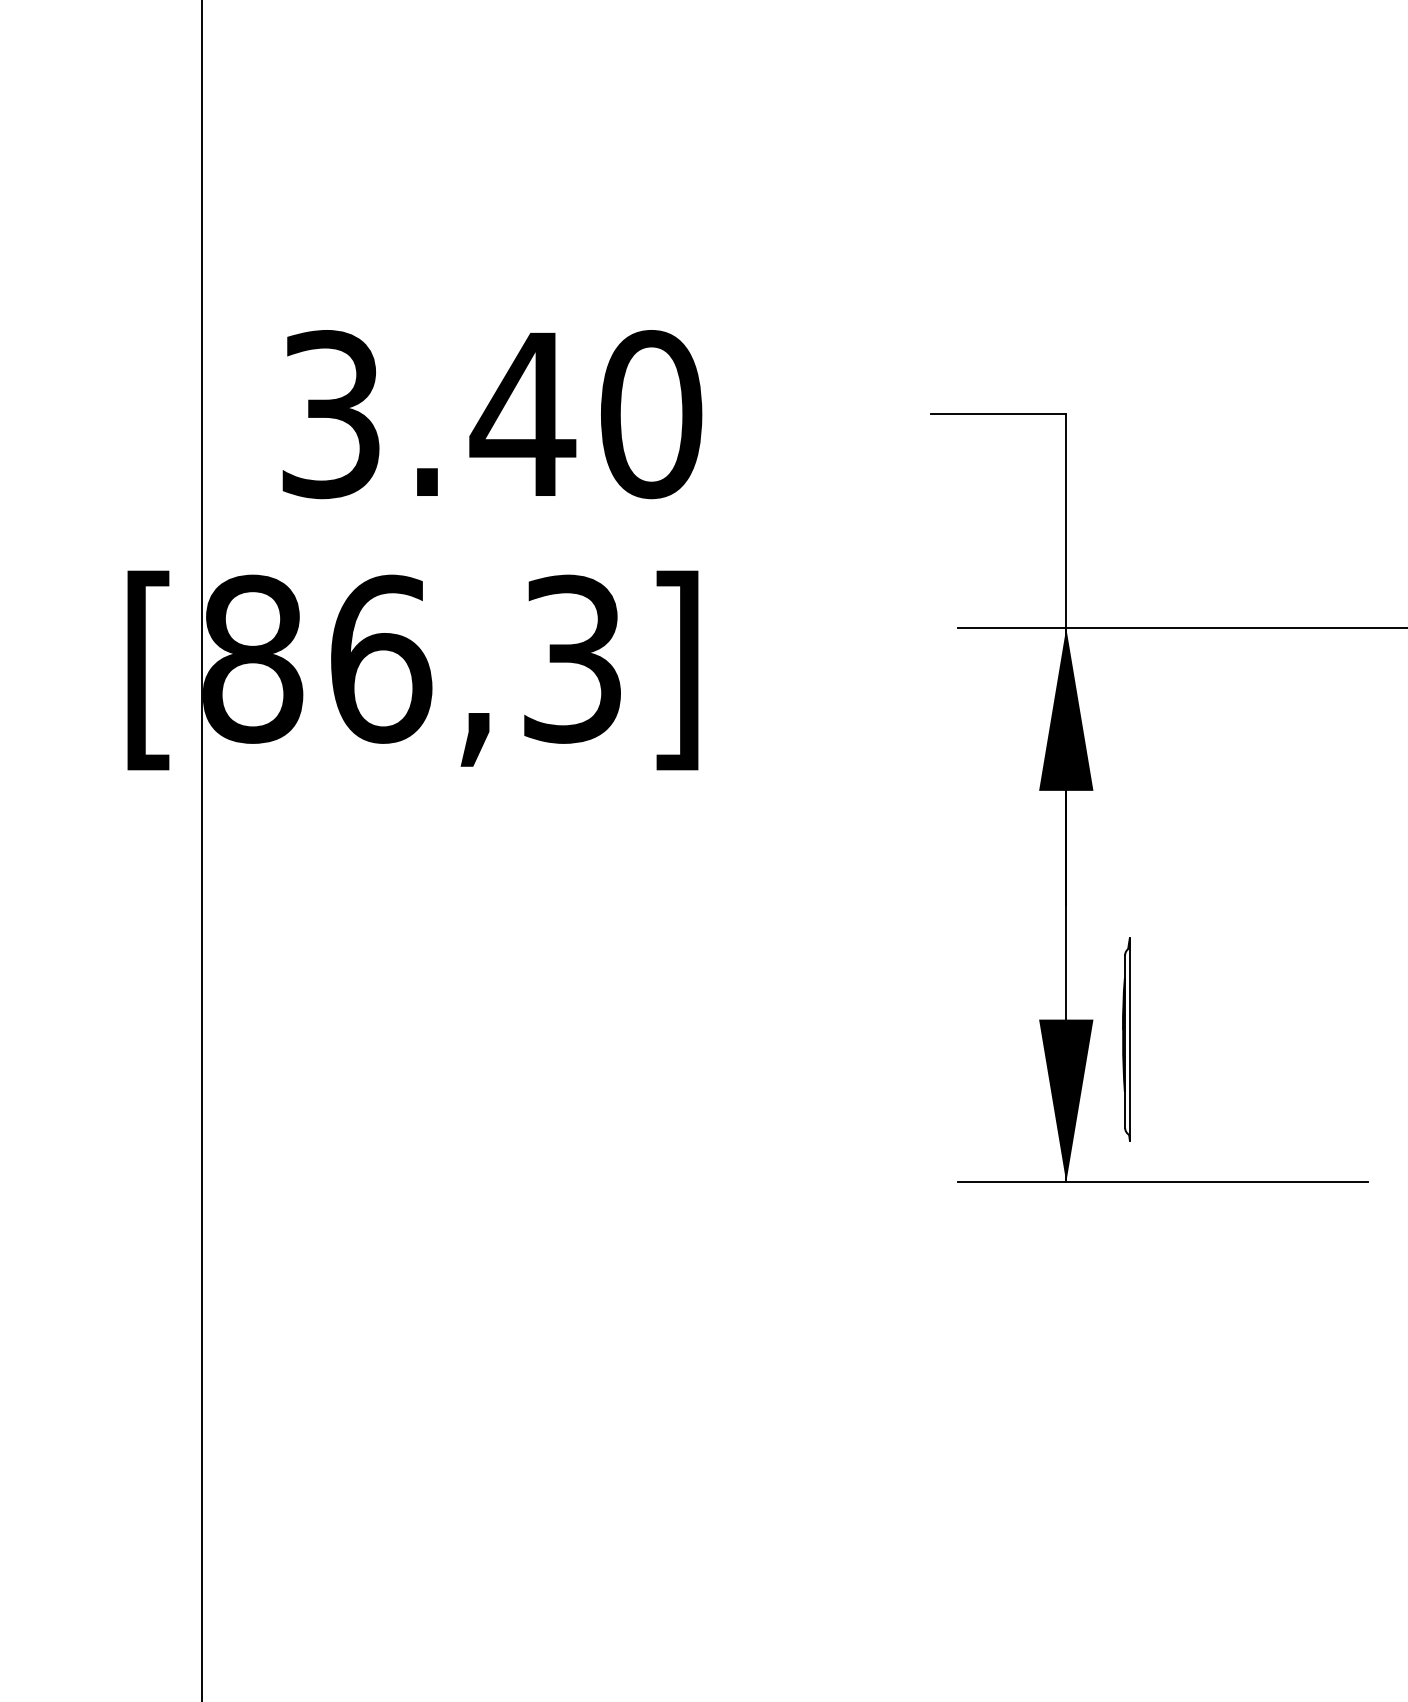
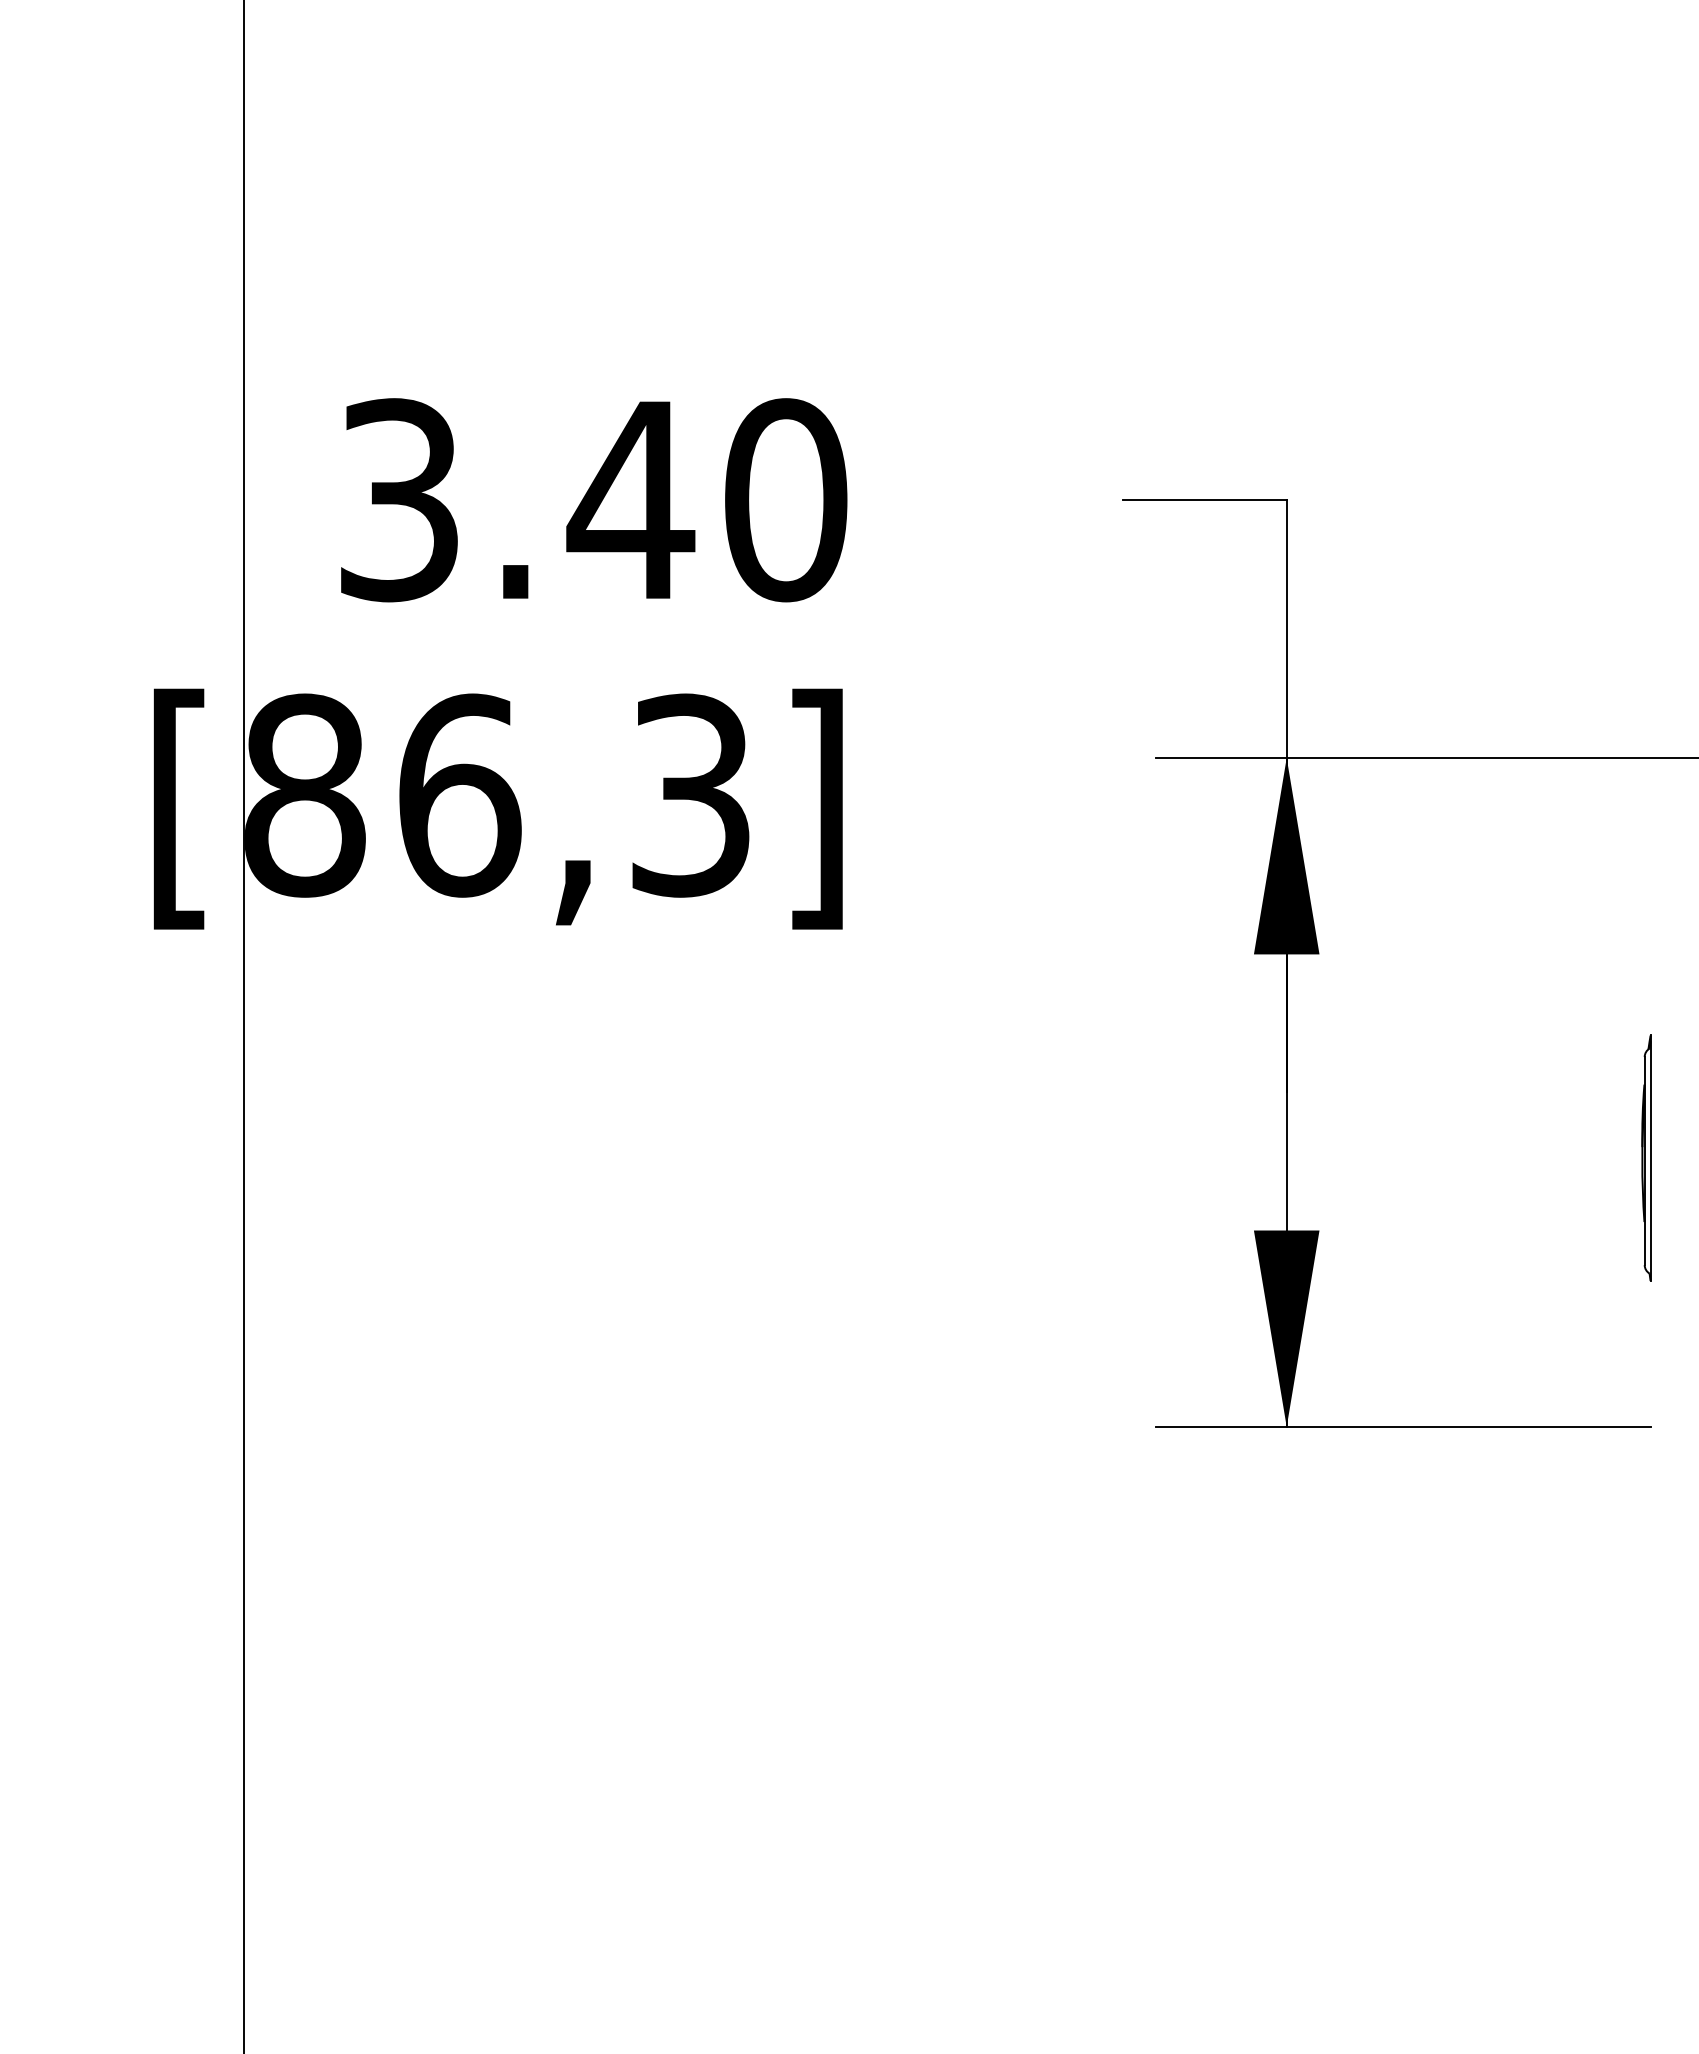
part: (1126, 1038) -> (1646, 1157), moved

